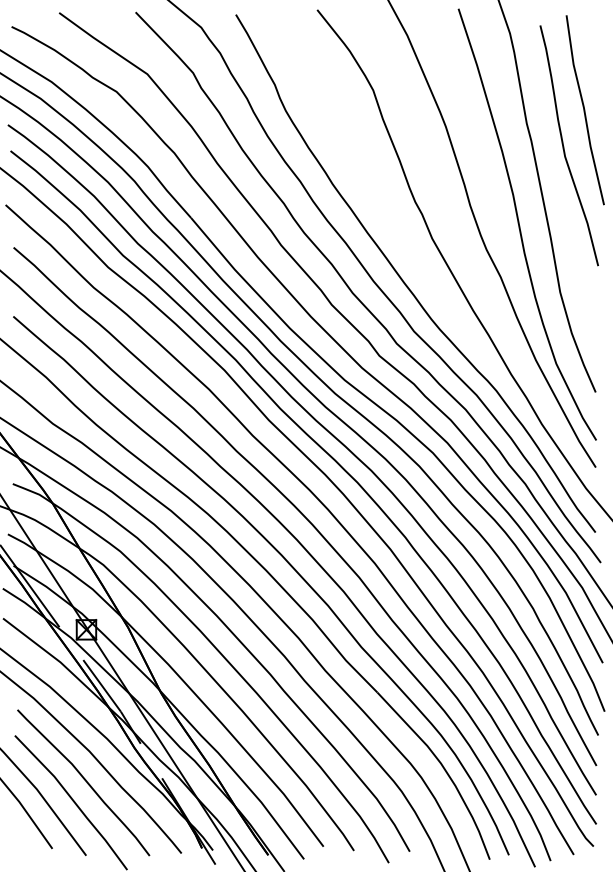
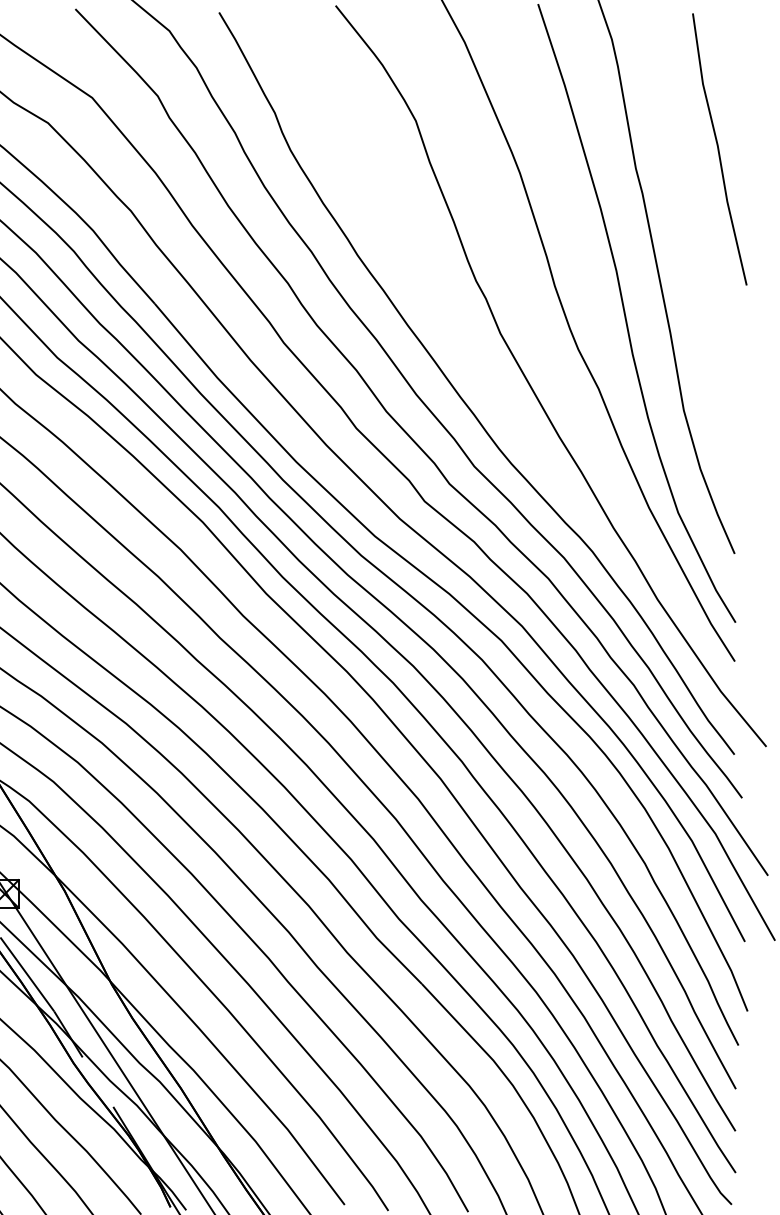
curve: (564, 146) -> (689, 201), removed

